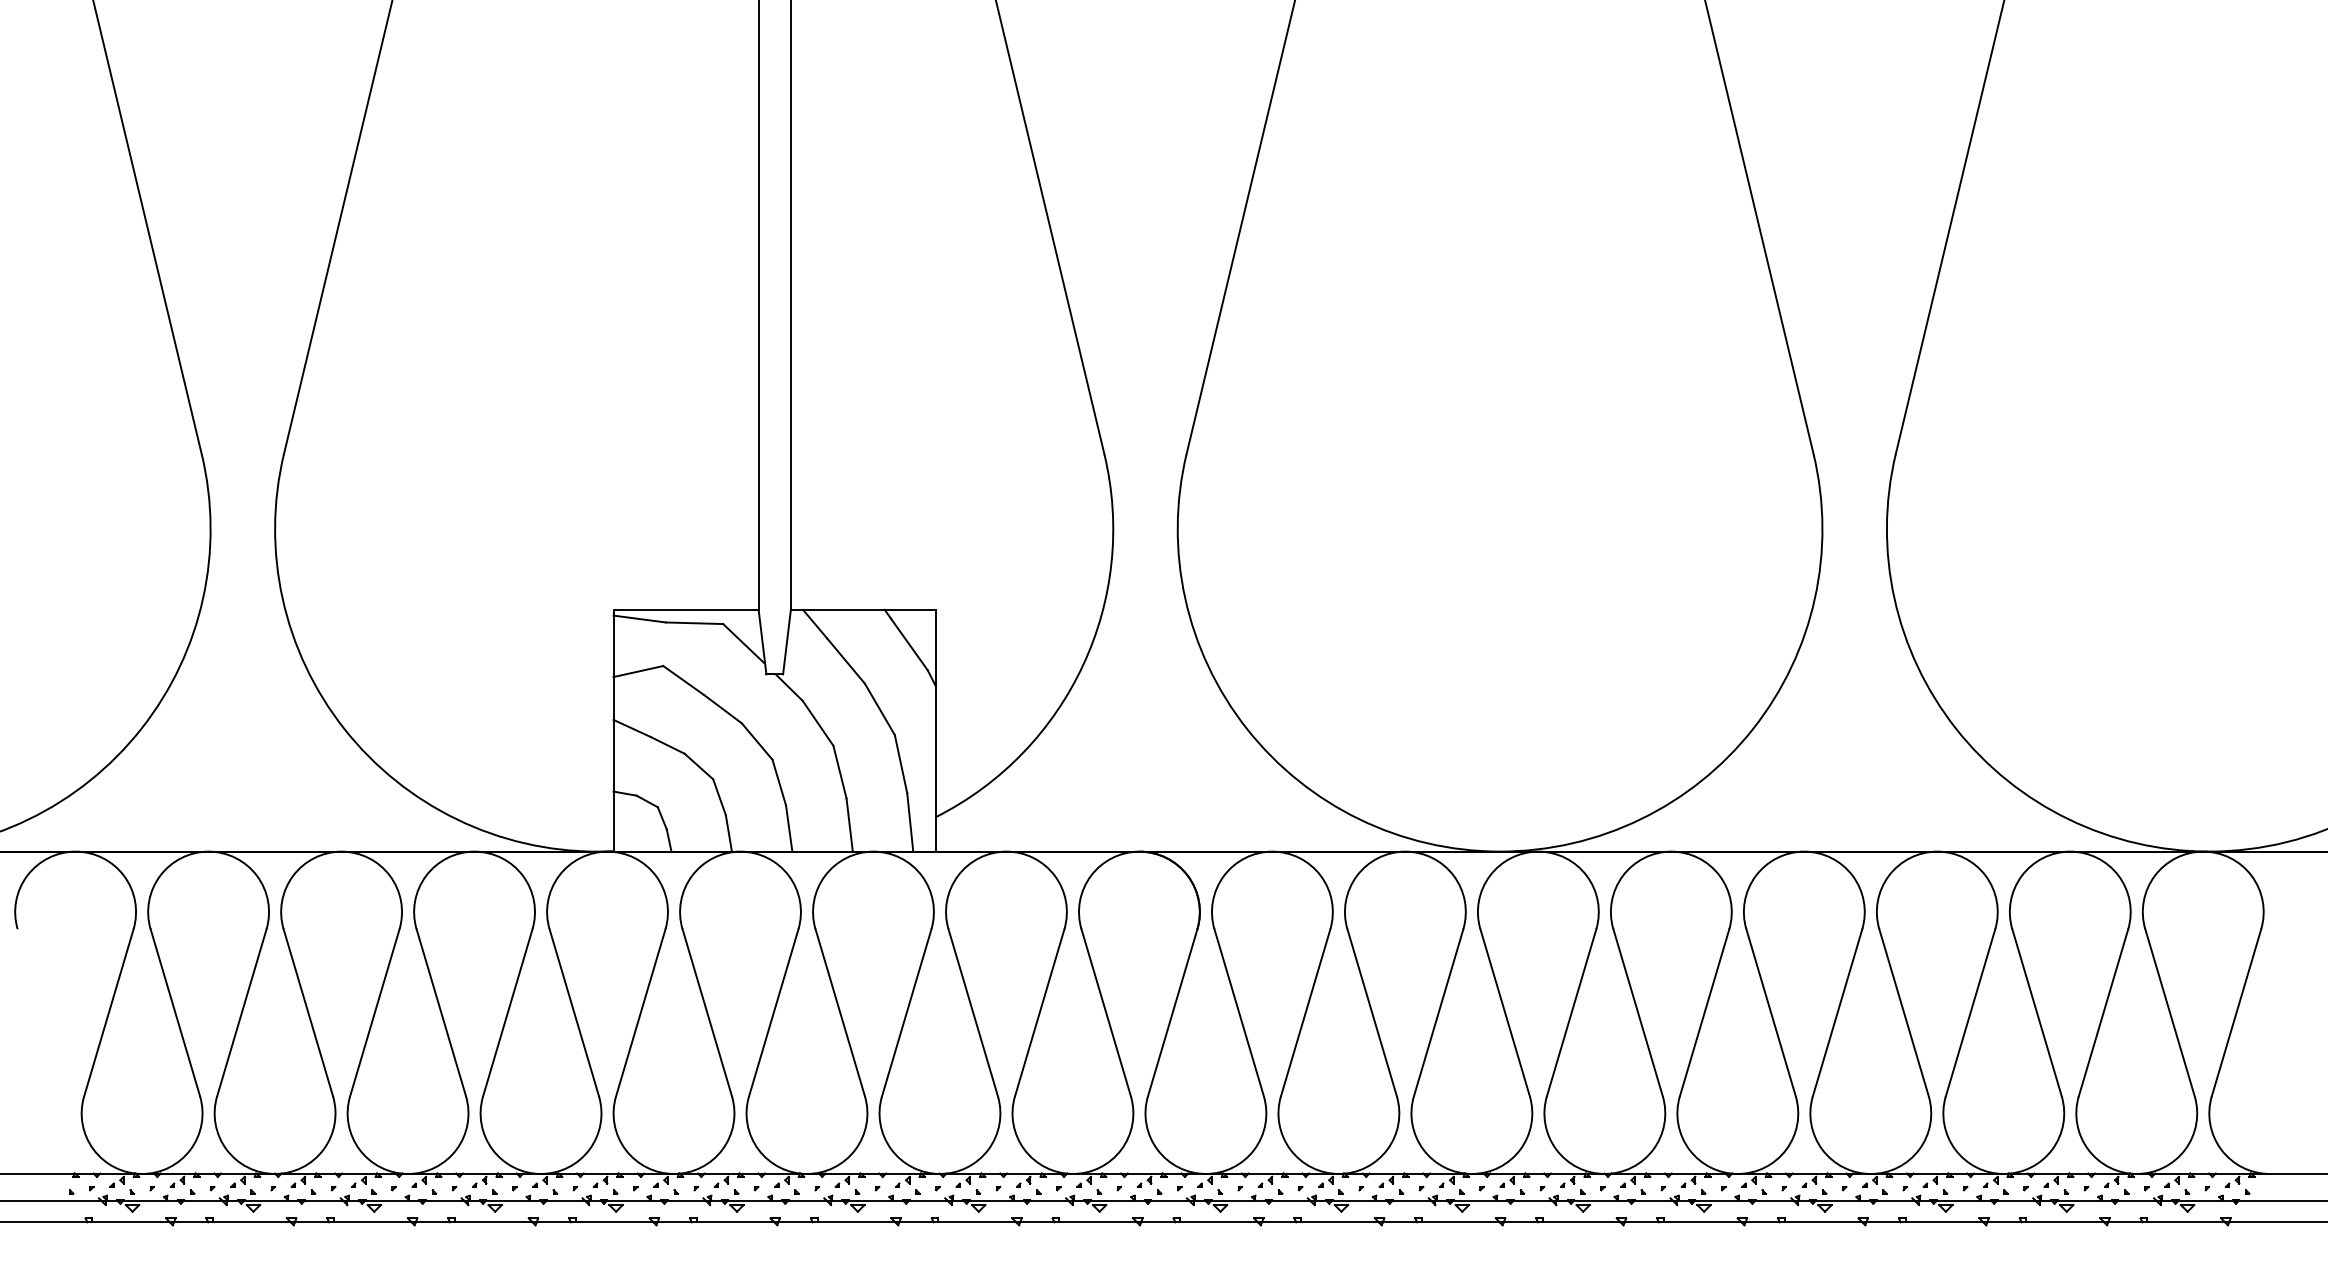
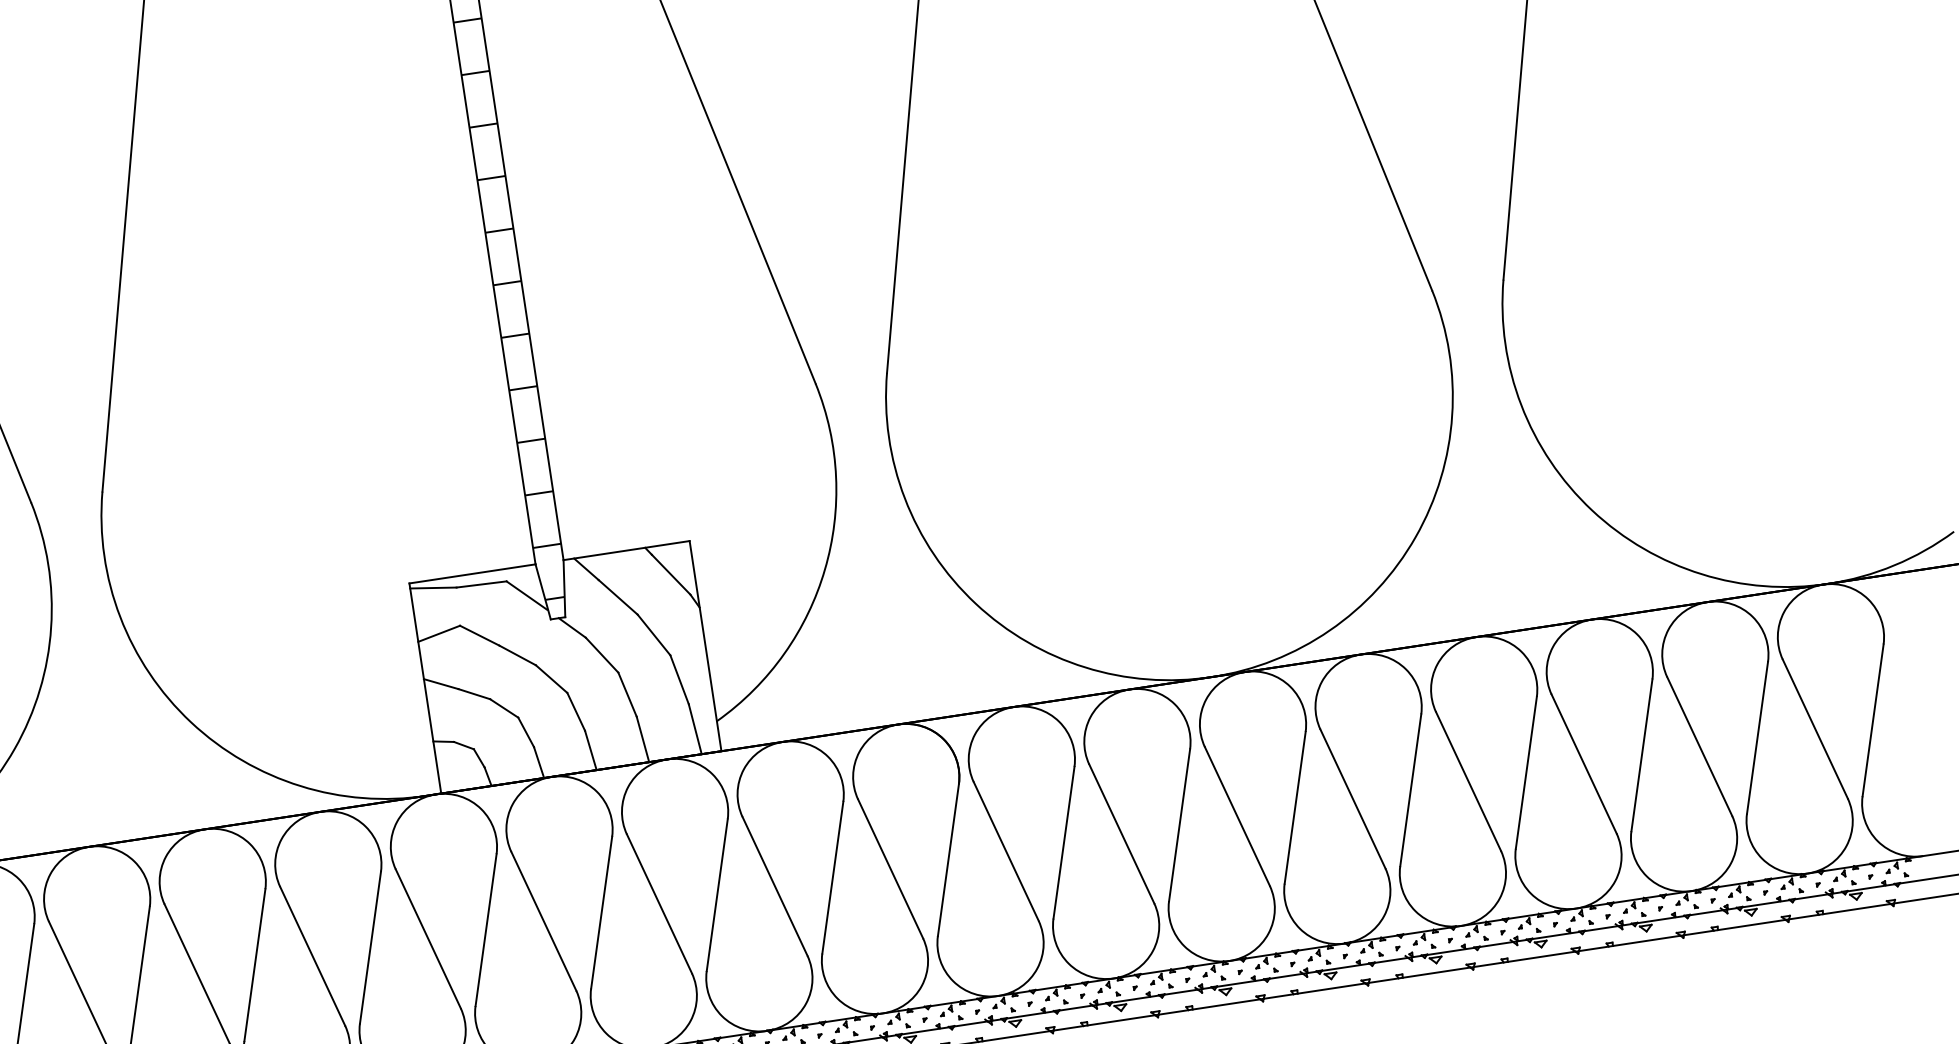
hatch: (774, 349) -> (515, 336), added

